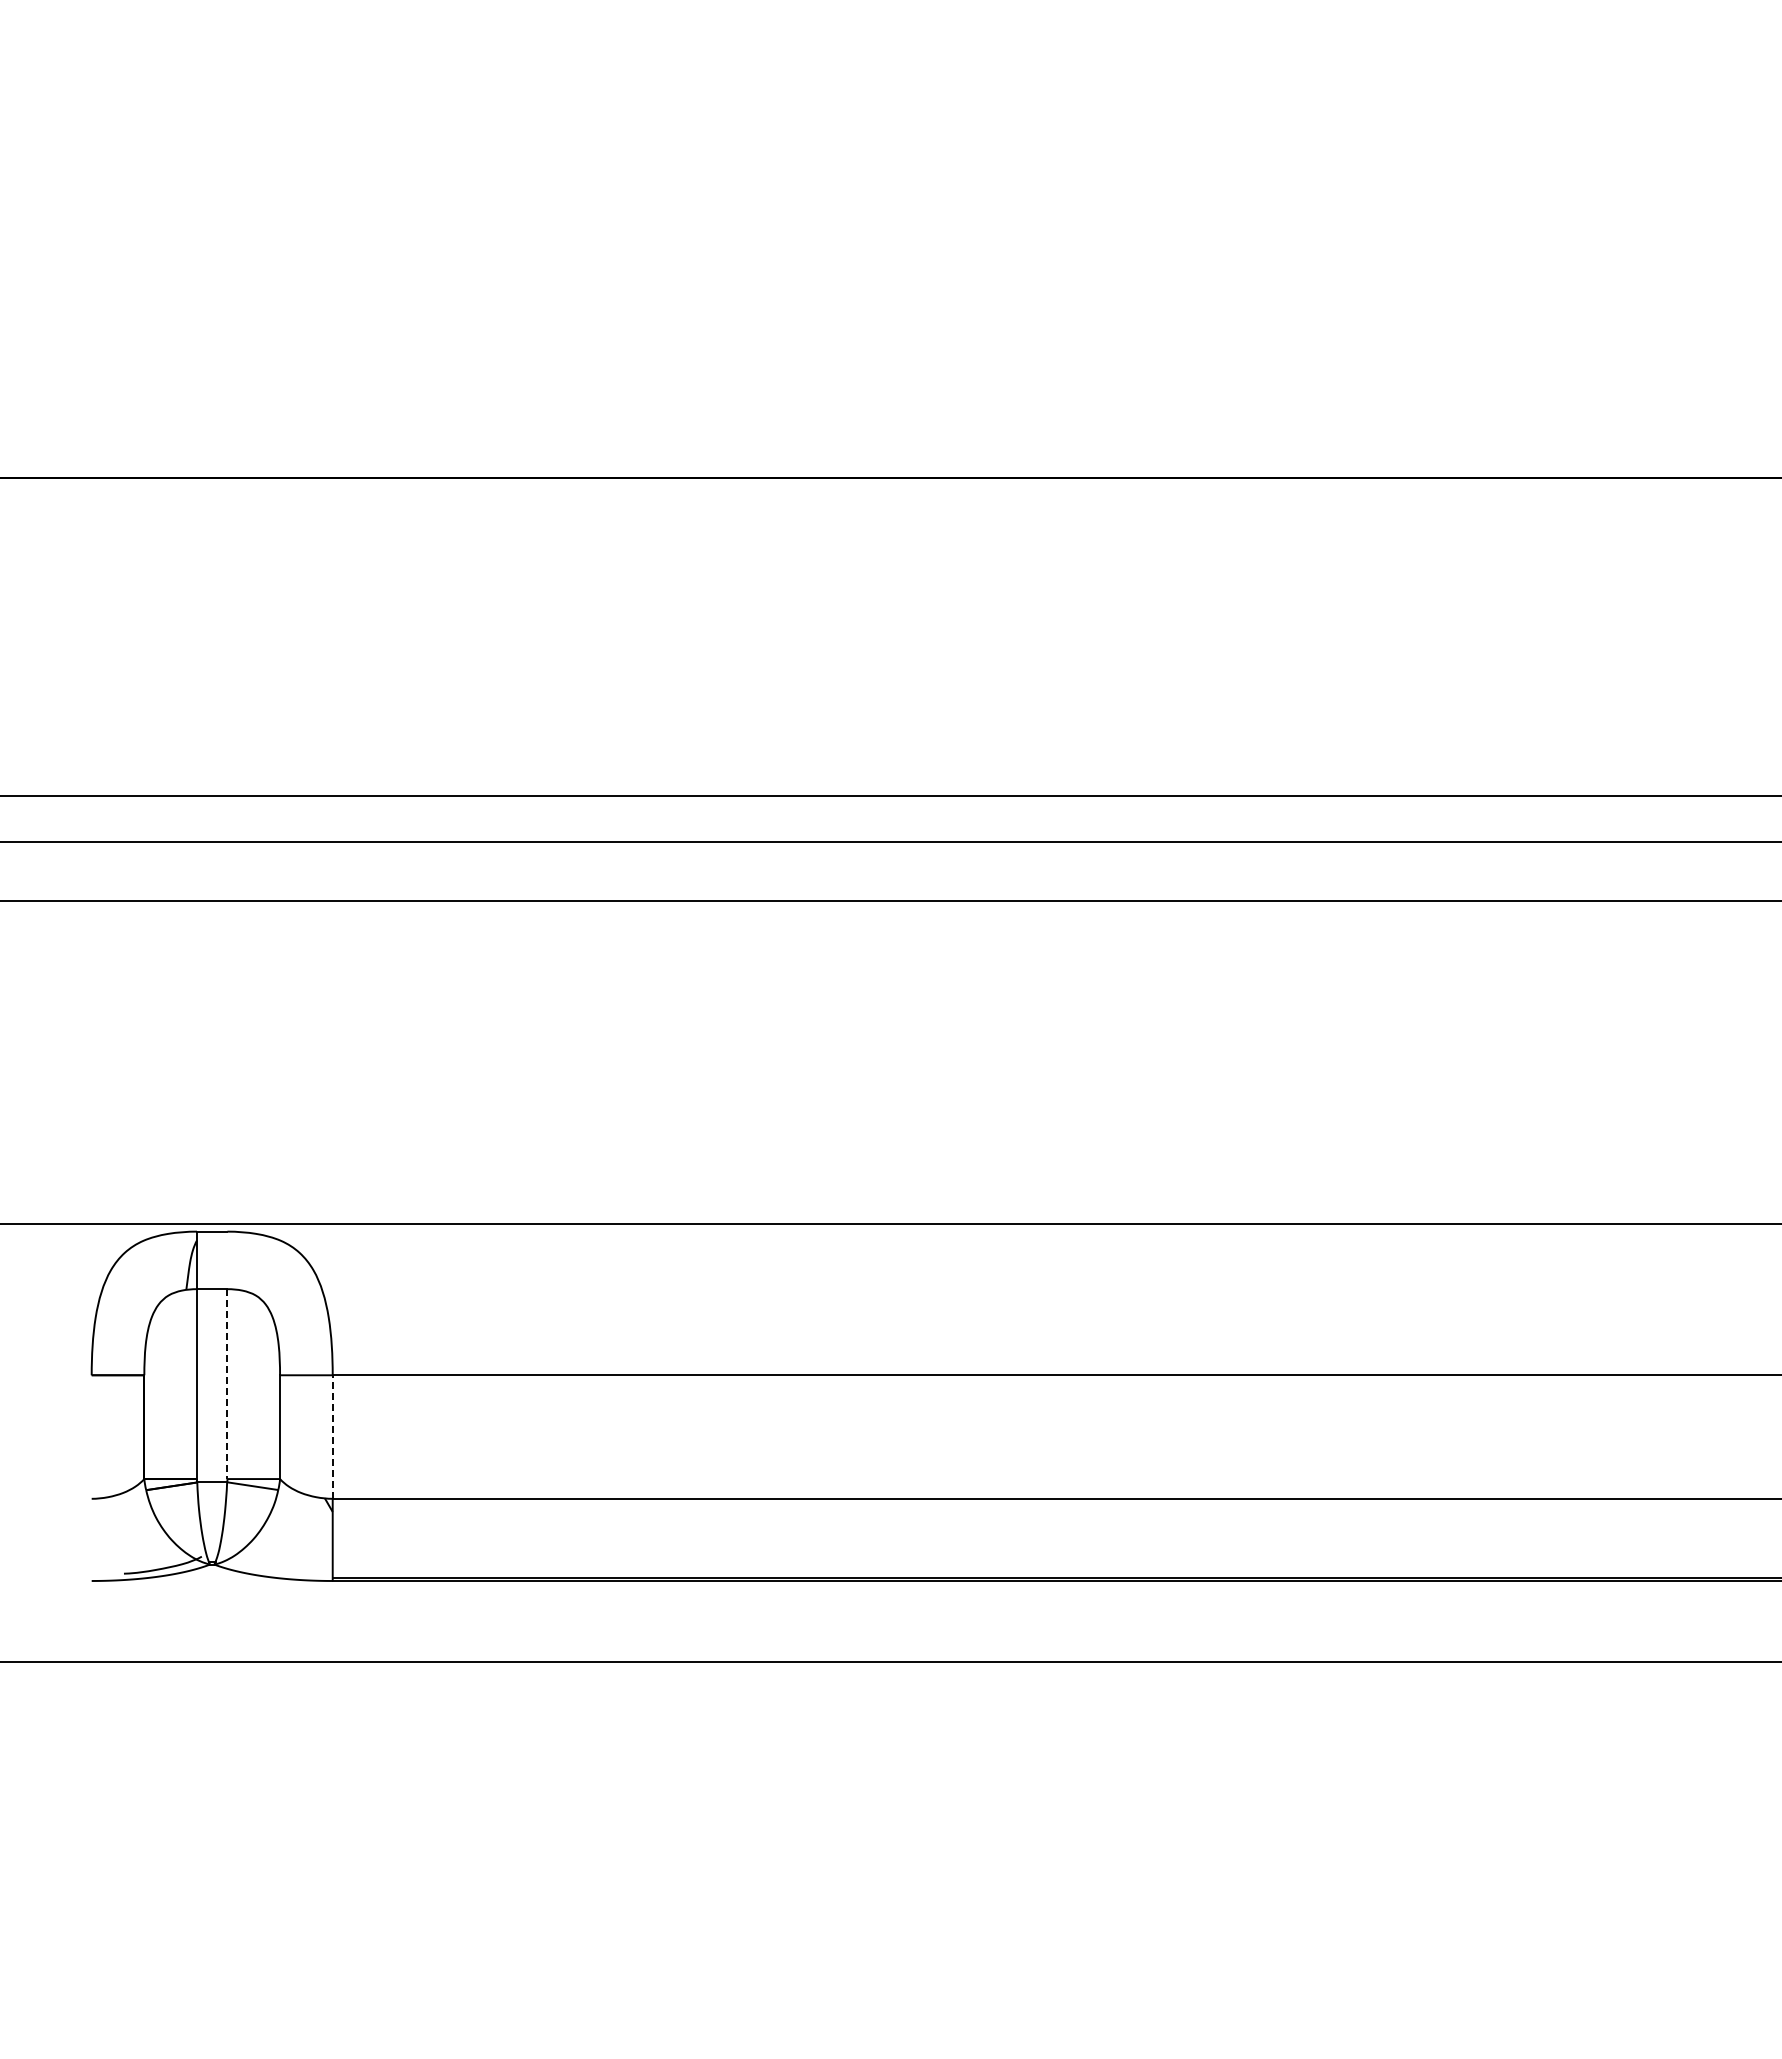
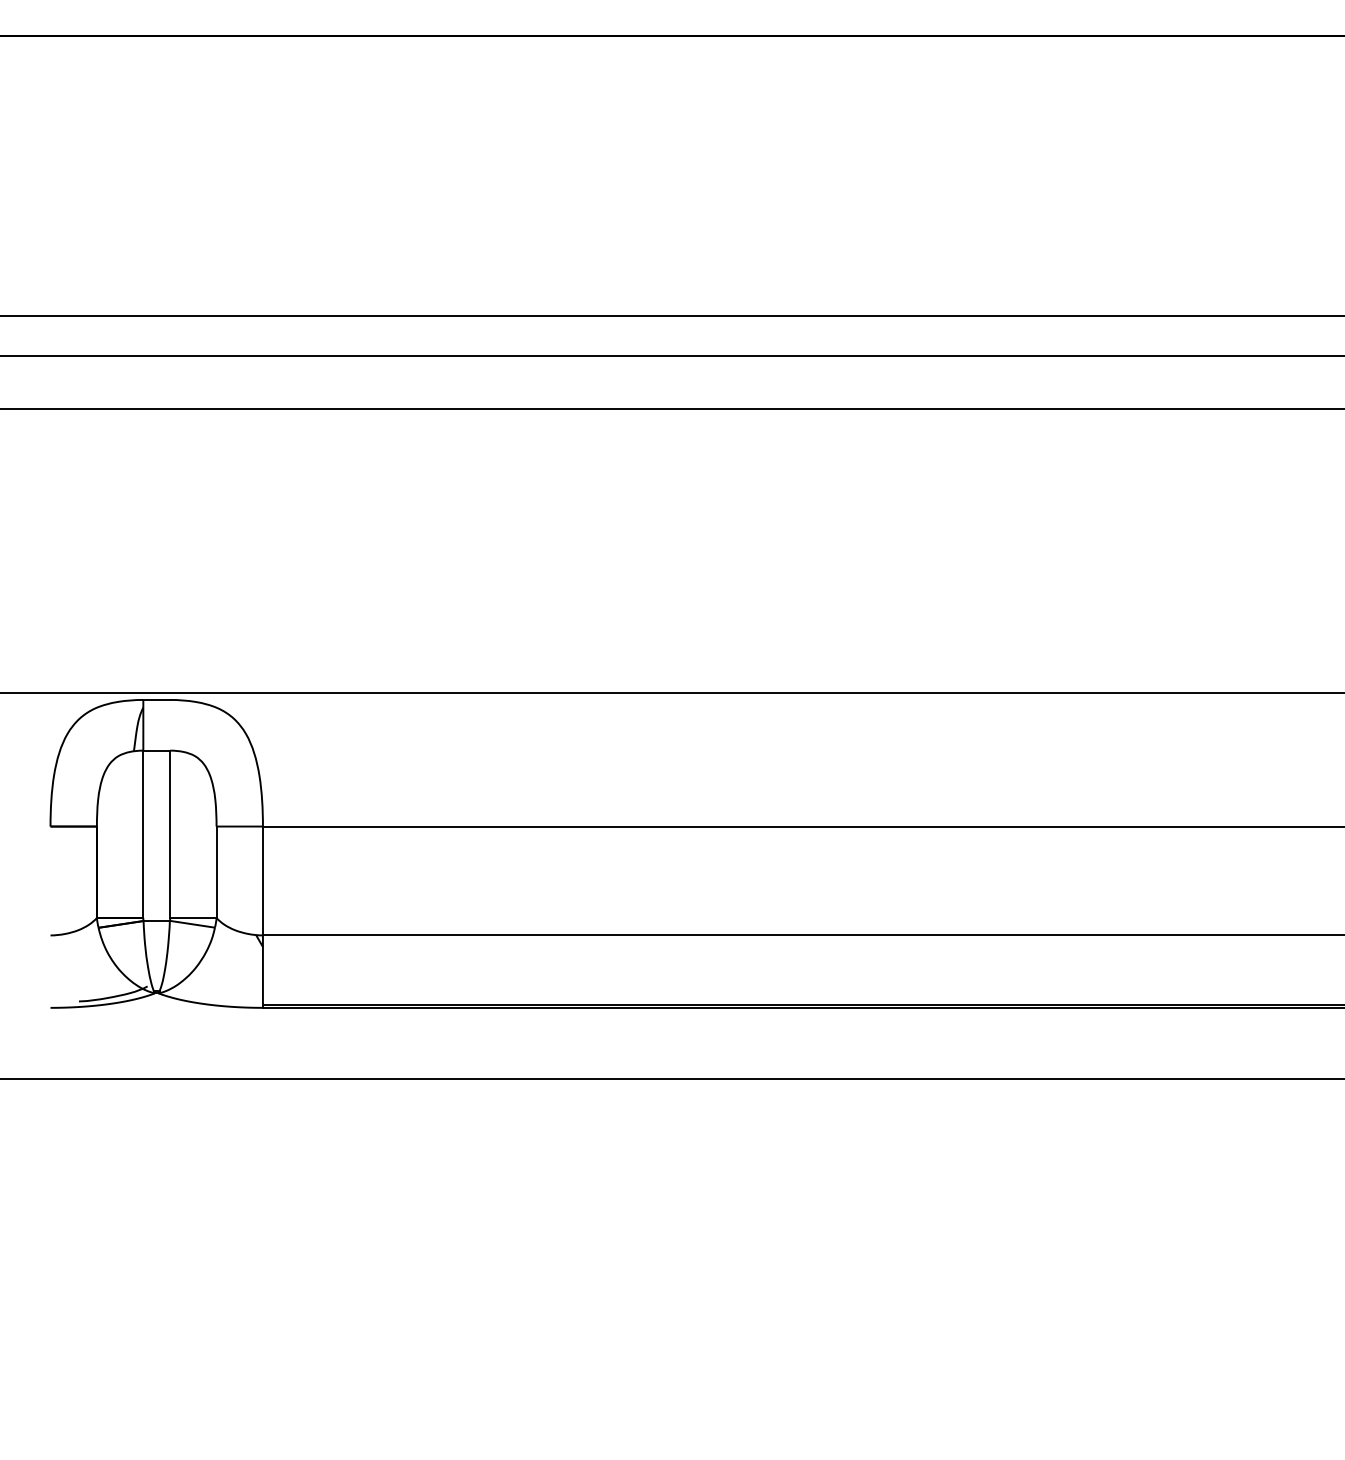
line: (227, 1384) -> (170, 834), dashed -> solid
line: (332, 1437) -> (262, 881), dashed -> solid

